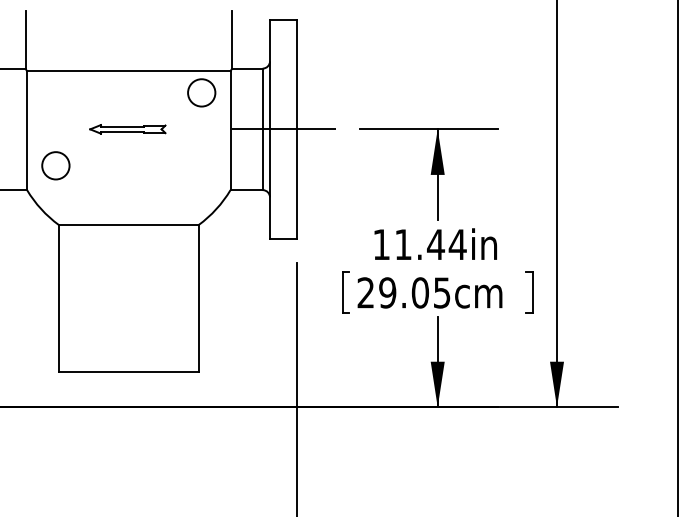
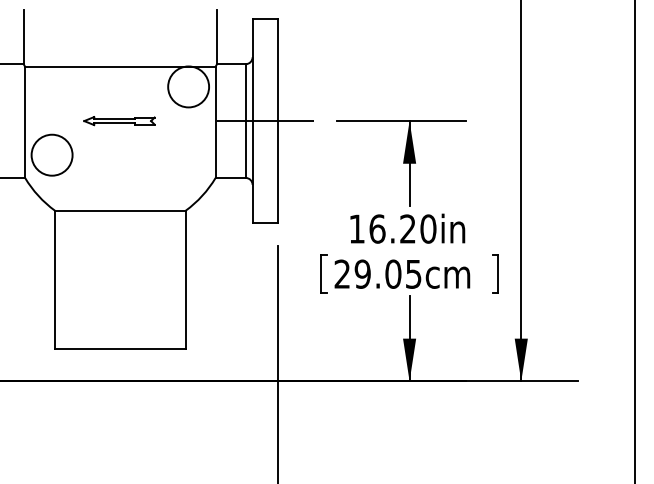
circle: (201, 92) -> (188, 86), size x1.6
circle: (55, 165) -> (51, 154), size x1.6
text: (430, 244) -> (402, 228), 11.44in -> 16.20in

